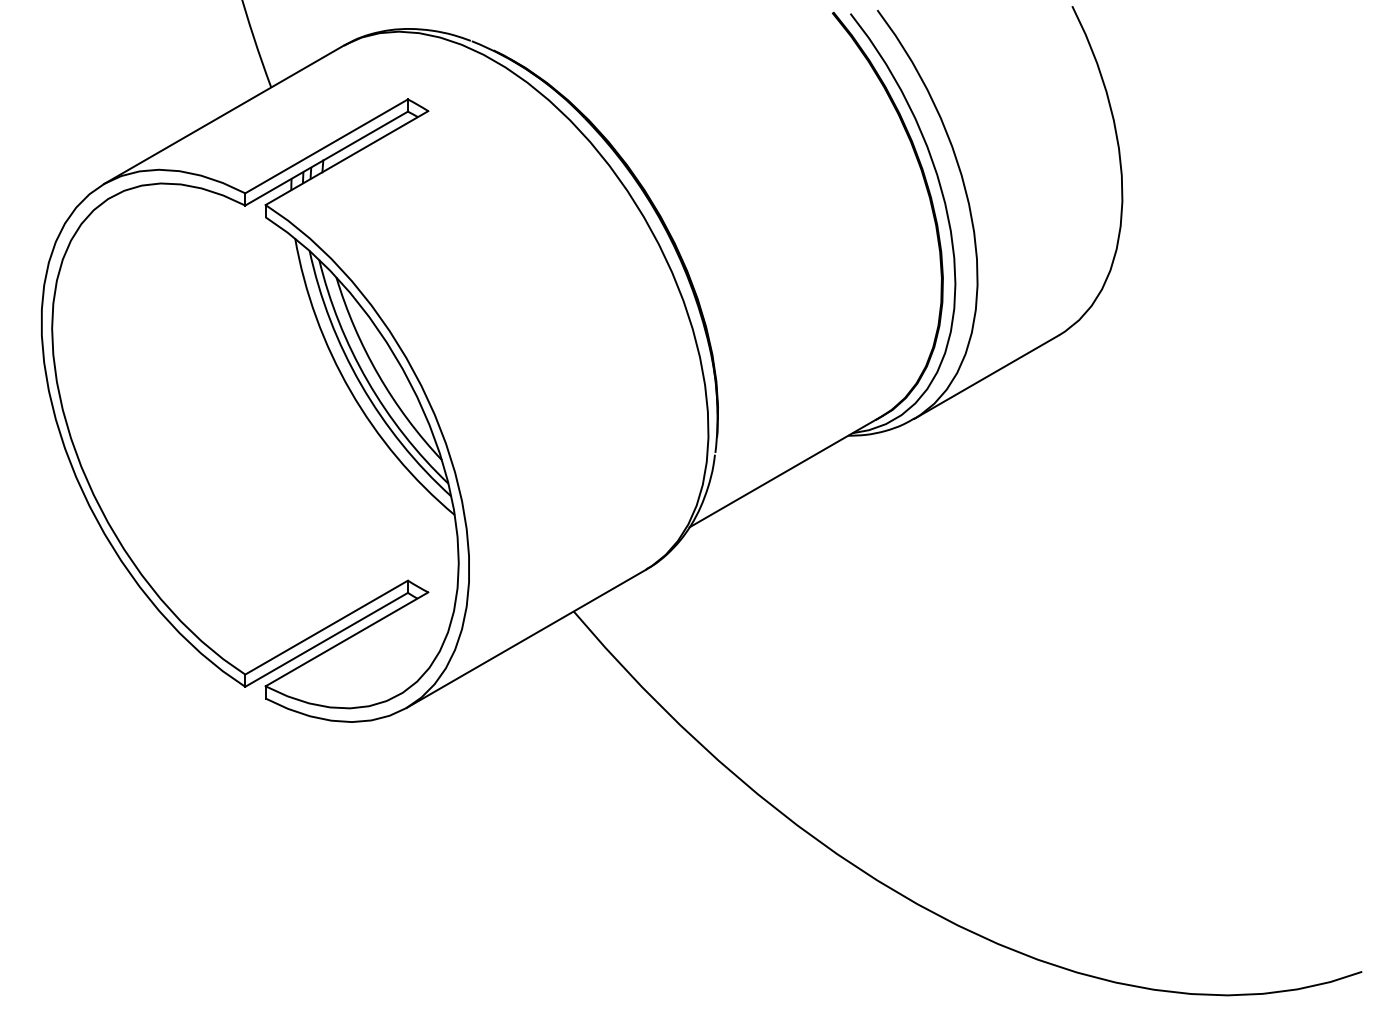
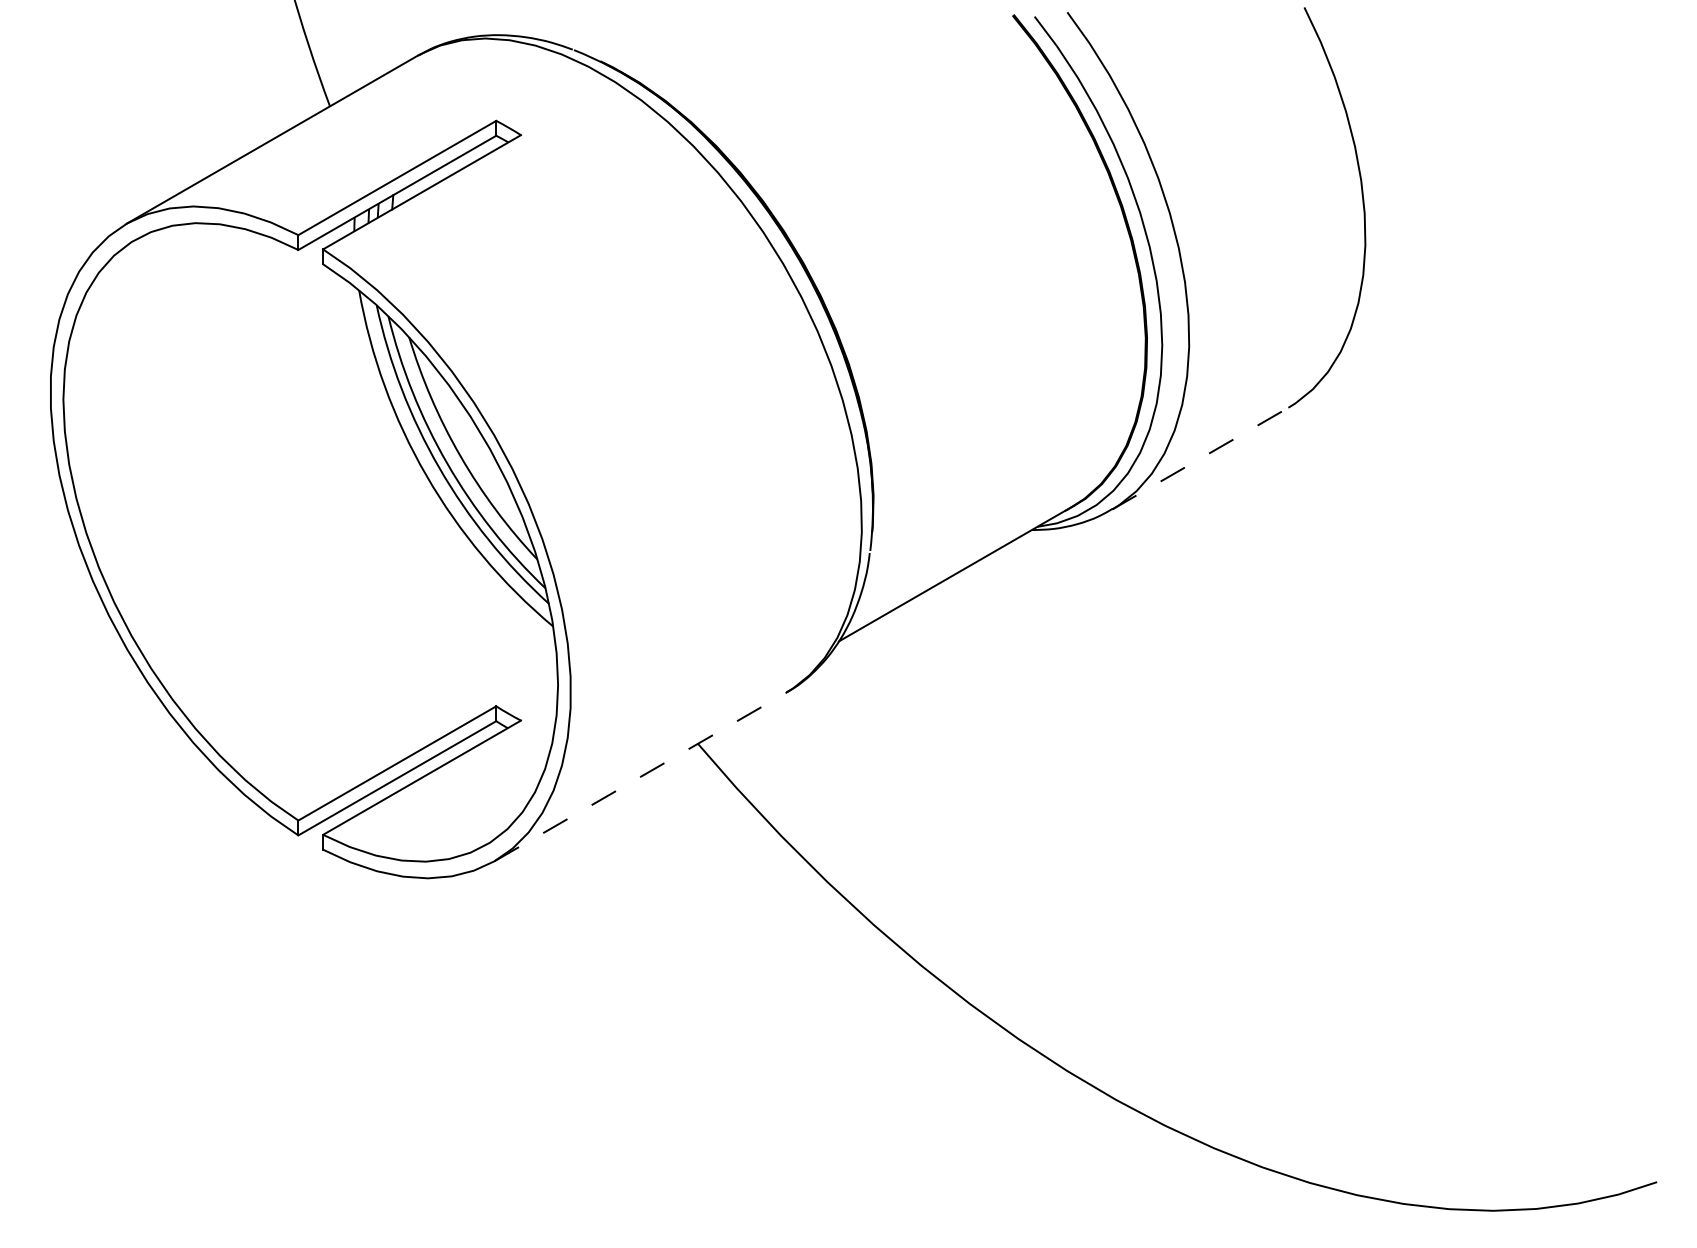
line: (986, 377) -> (1200, 459), solid -> dashed
line: (526, 638) -> (640, 776), solid -> dashed

